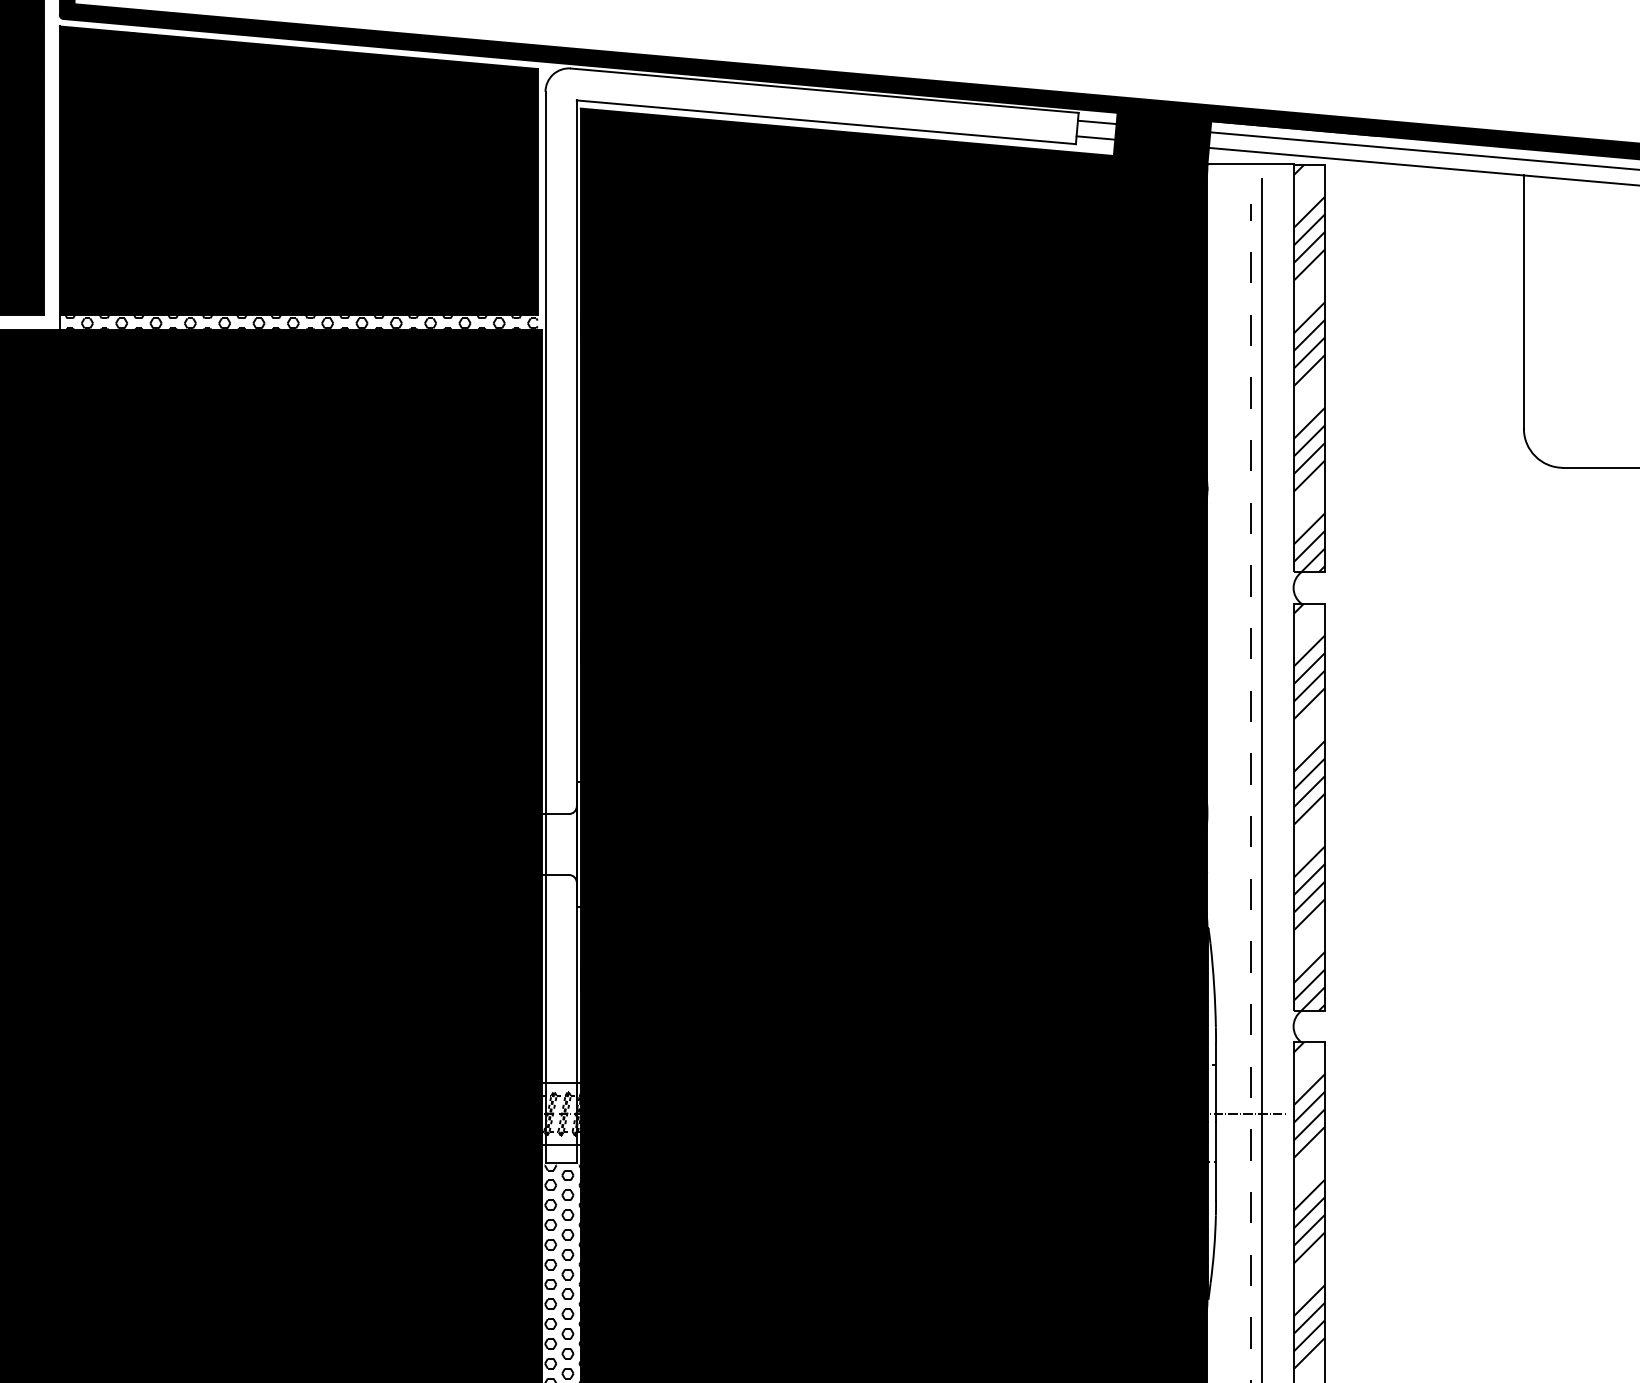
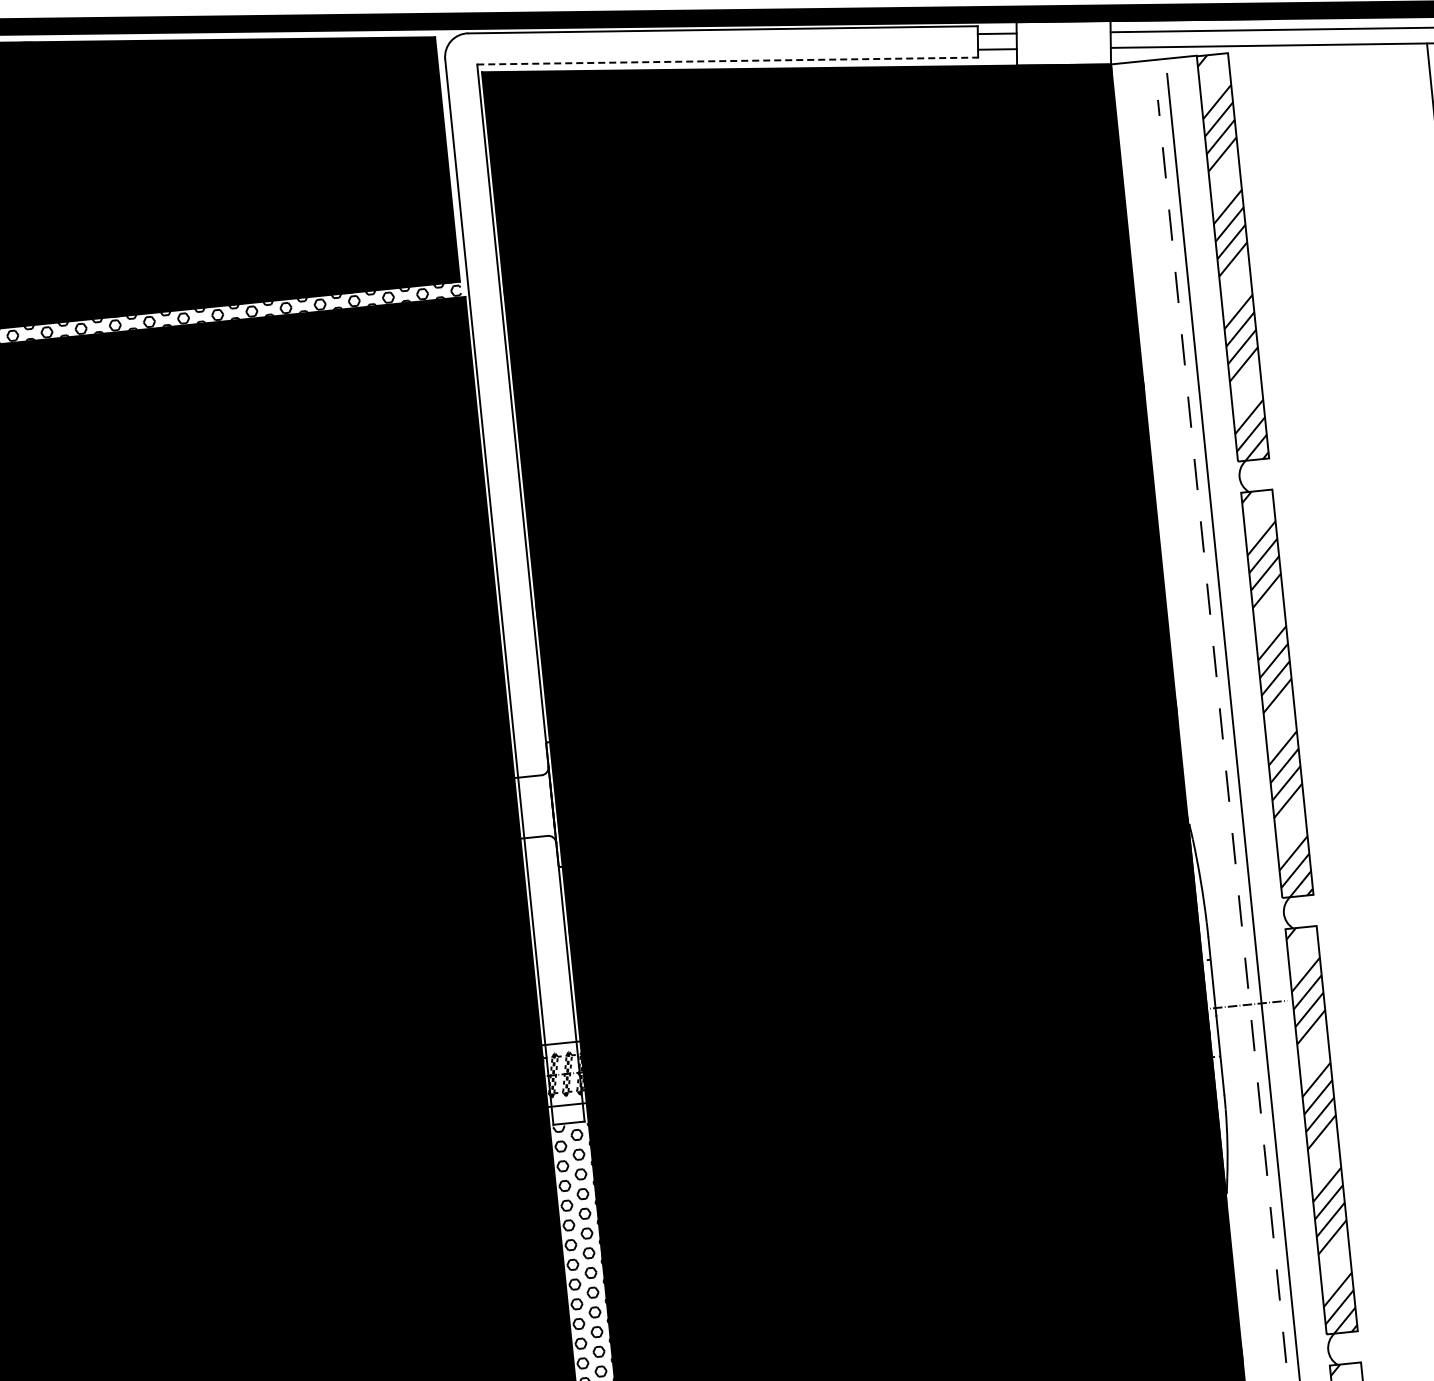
line: (826, 122) -> (727, 61), solid -> dashed
fill: (1162, 138) -> (1063, 43), removed

